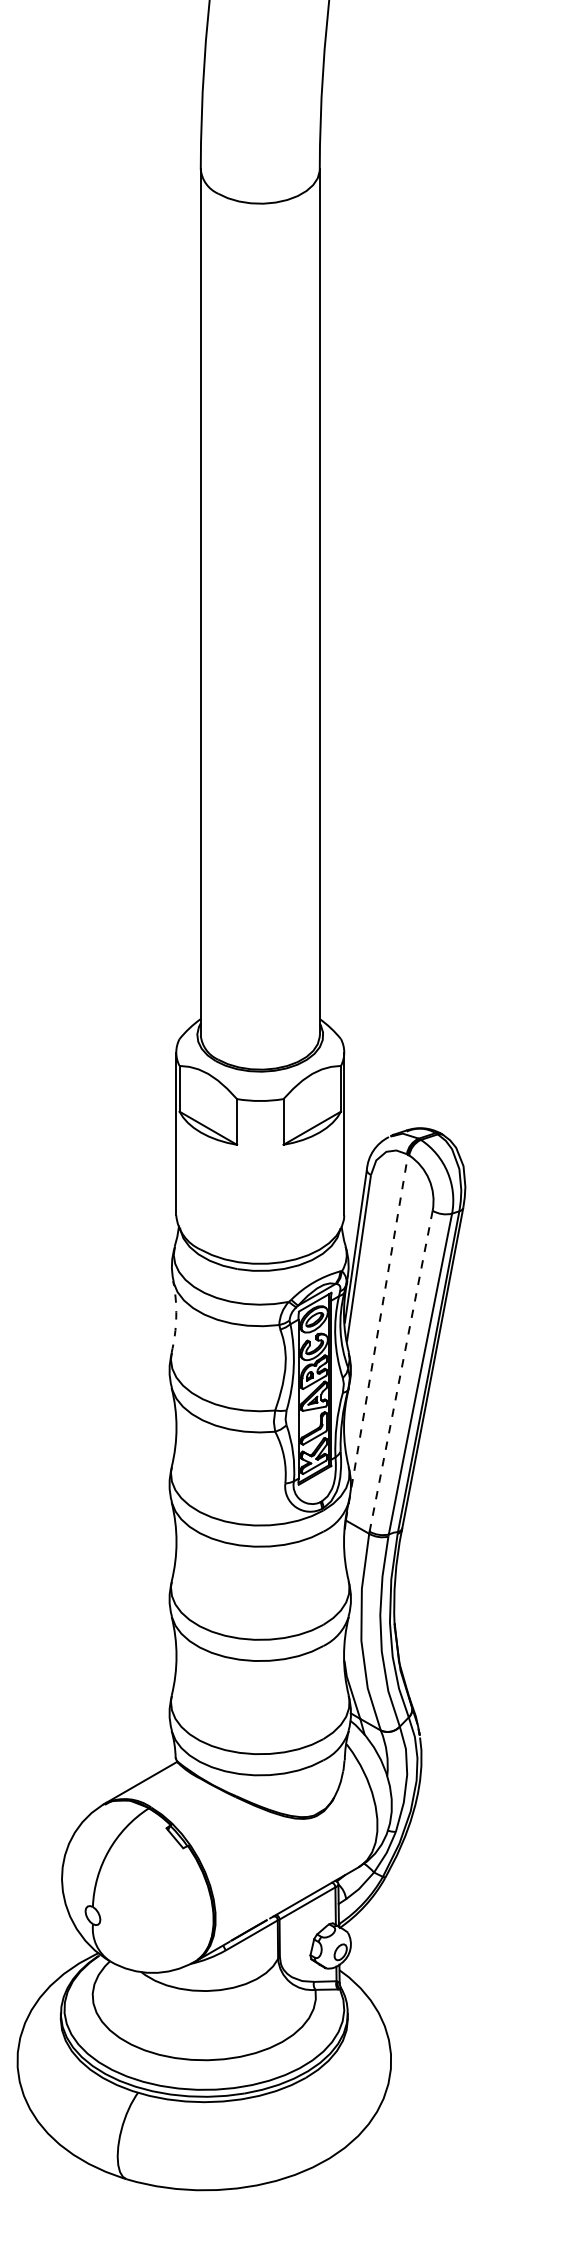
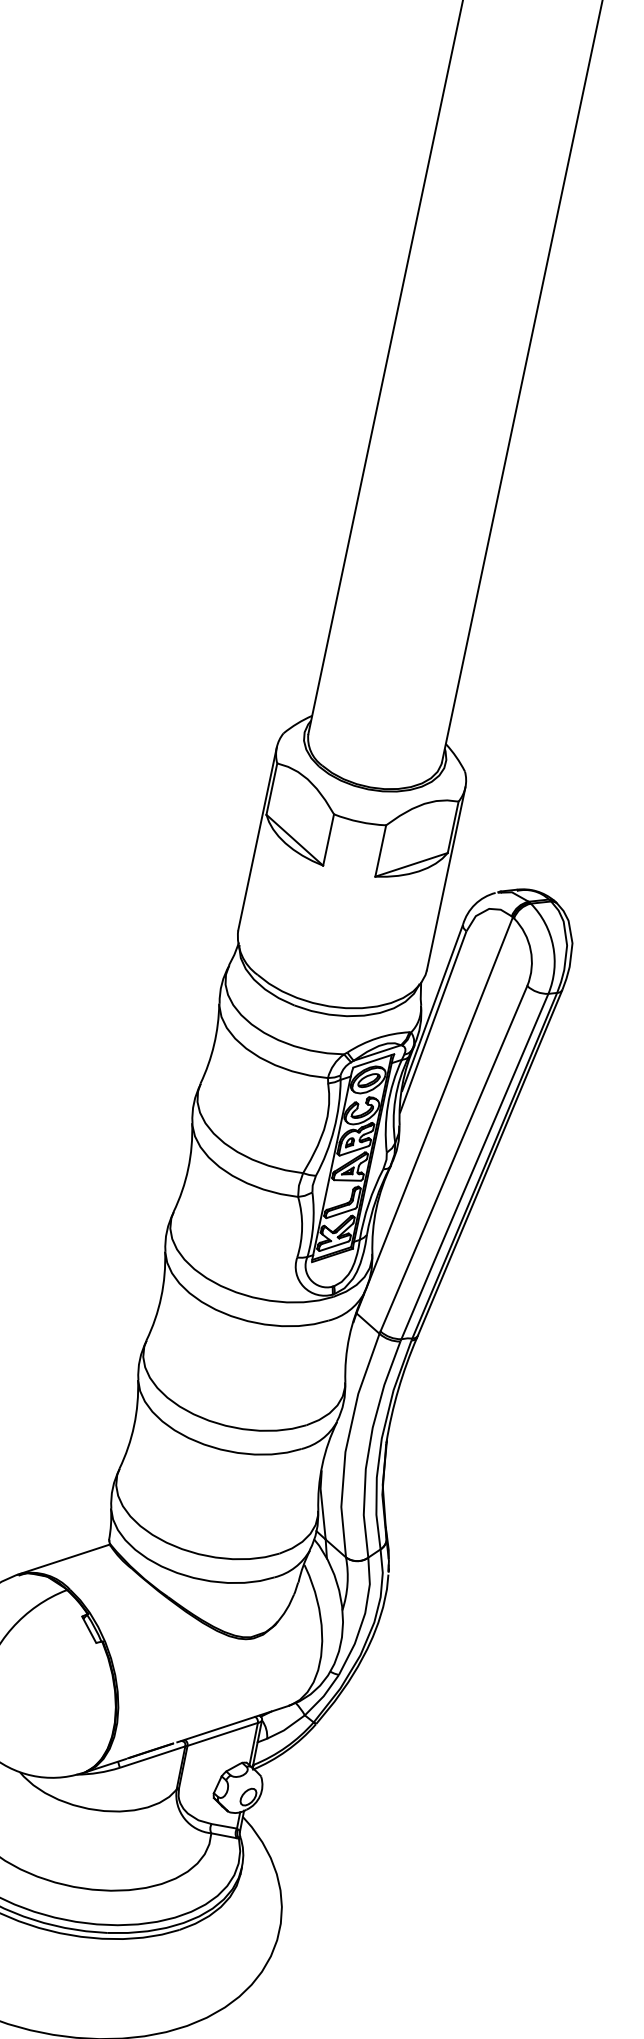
arc: (176, 1317) -> (214, 1045), dashed -> solid
line: (377, 1337) -> (435, 1115), dashed -> solid
line: (401, 1371) -> (454, 1159), dashed -> solid

